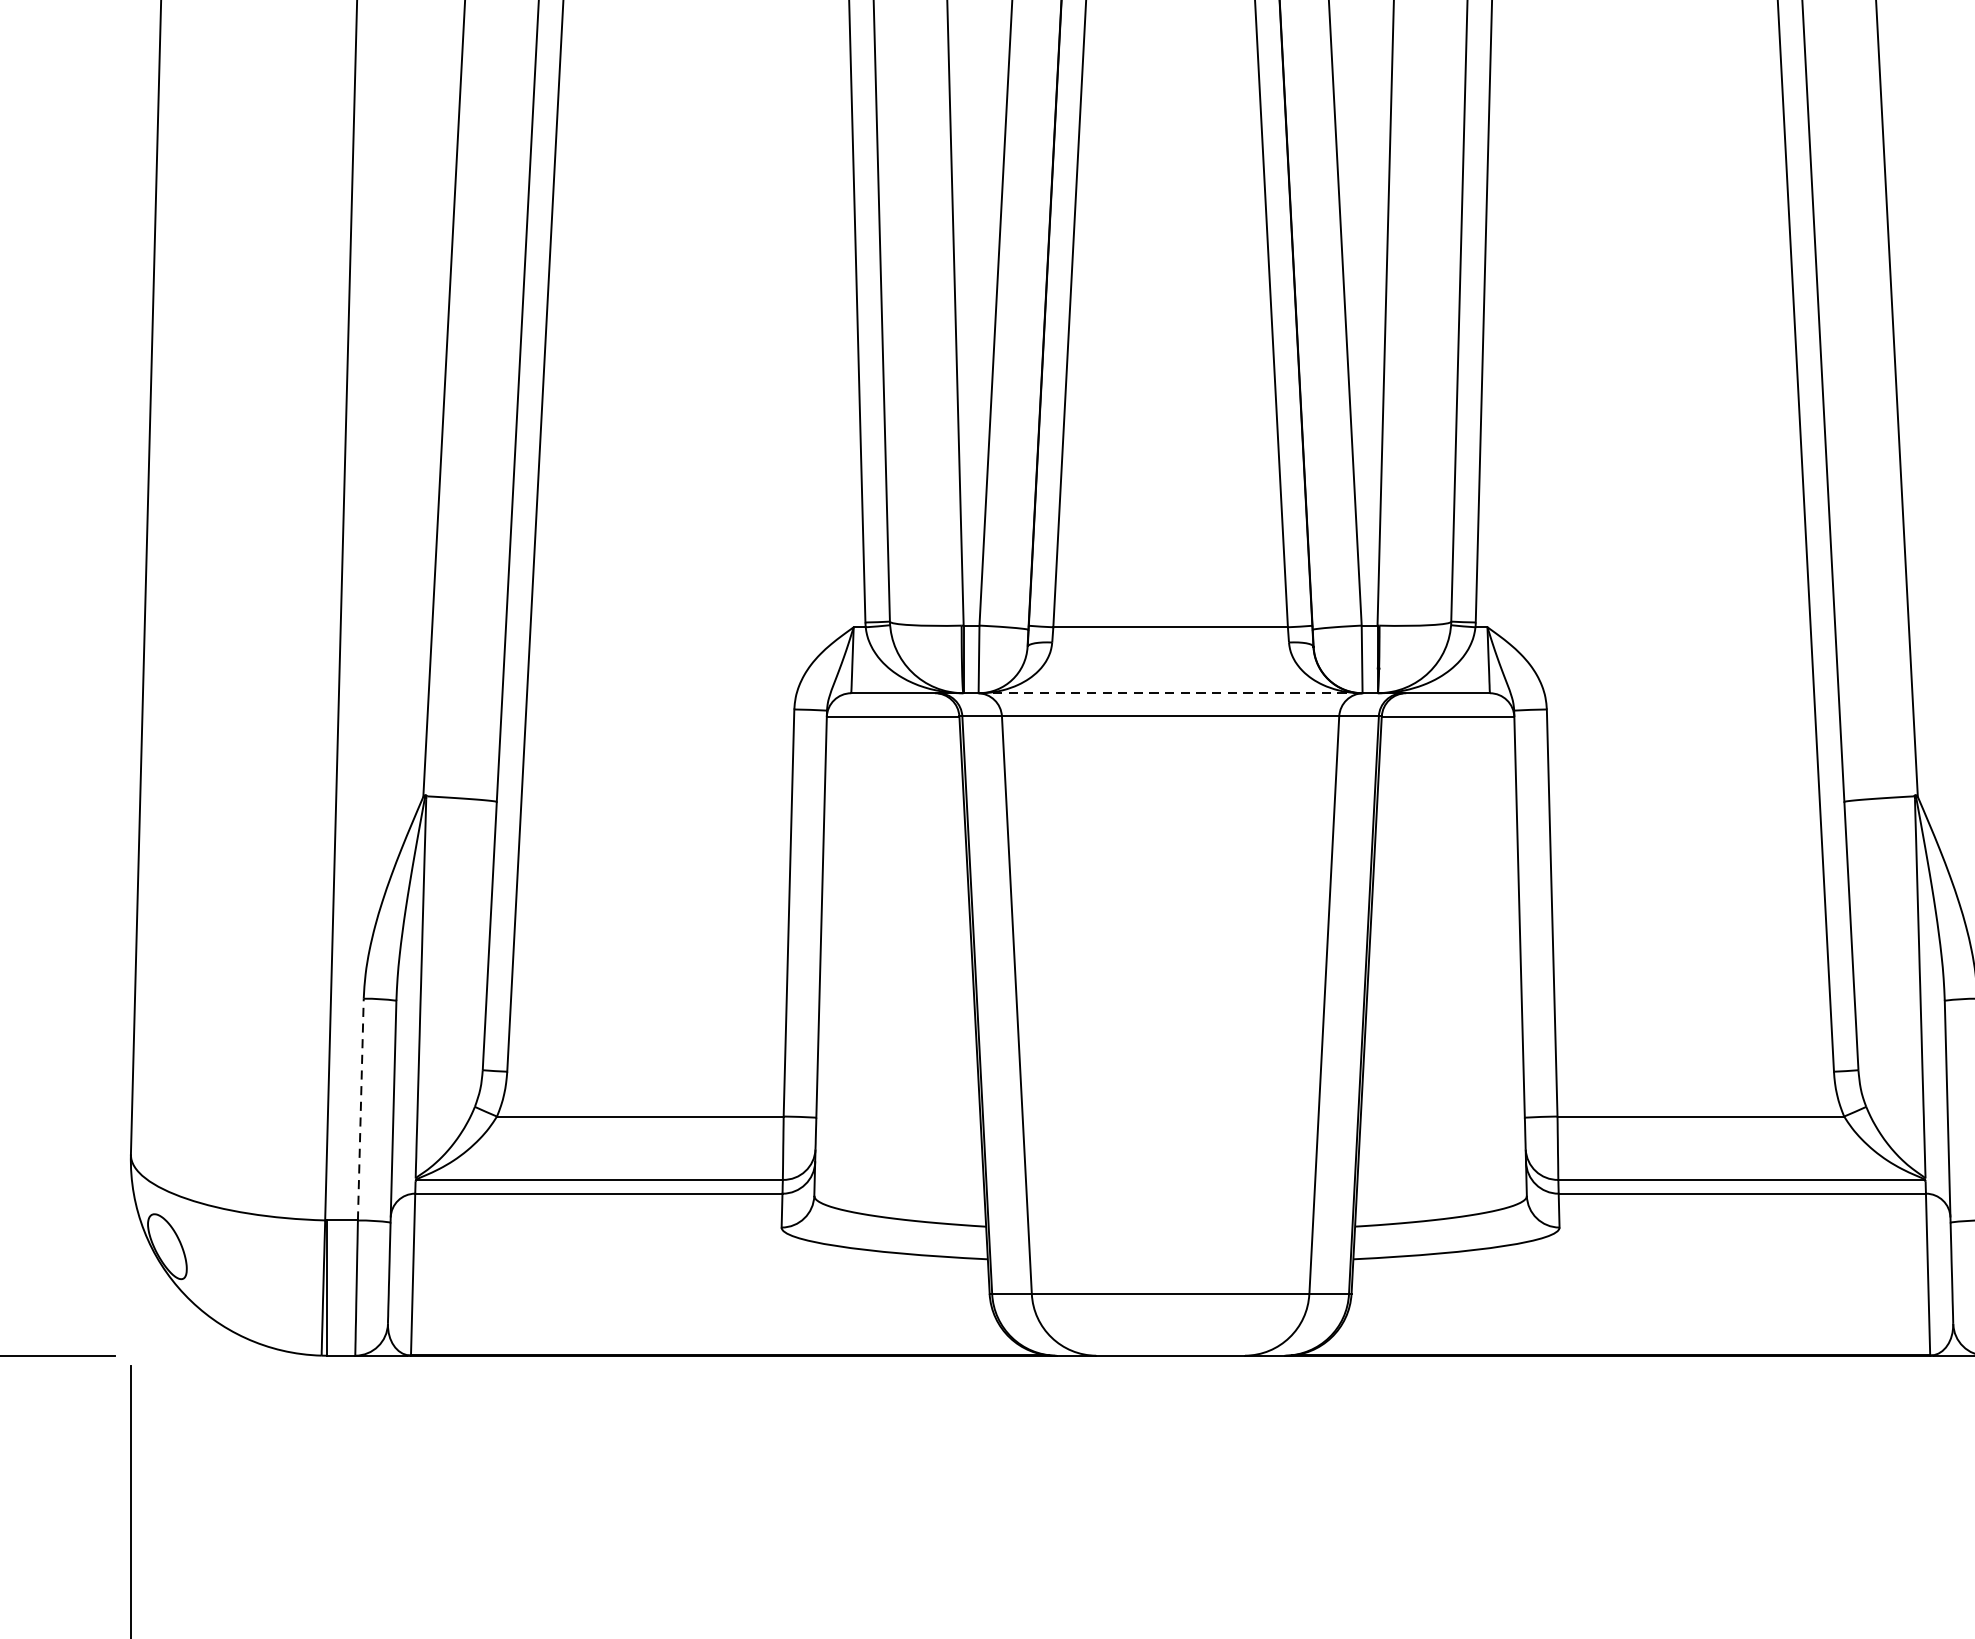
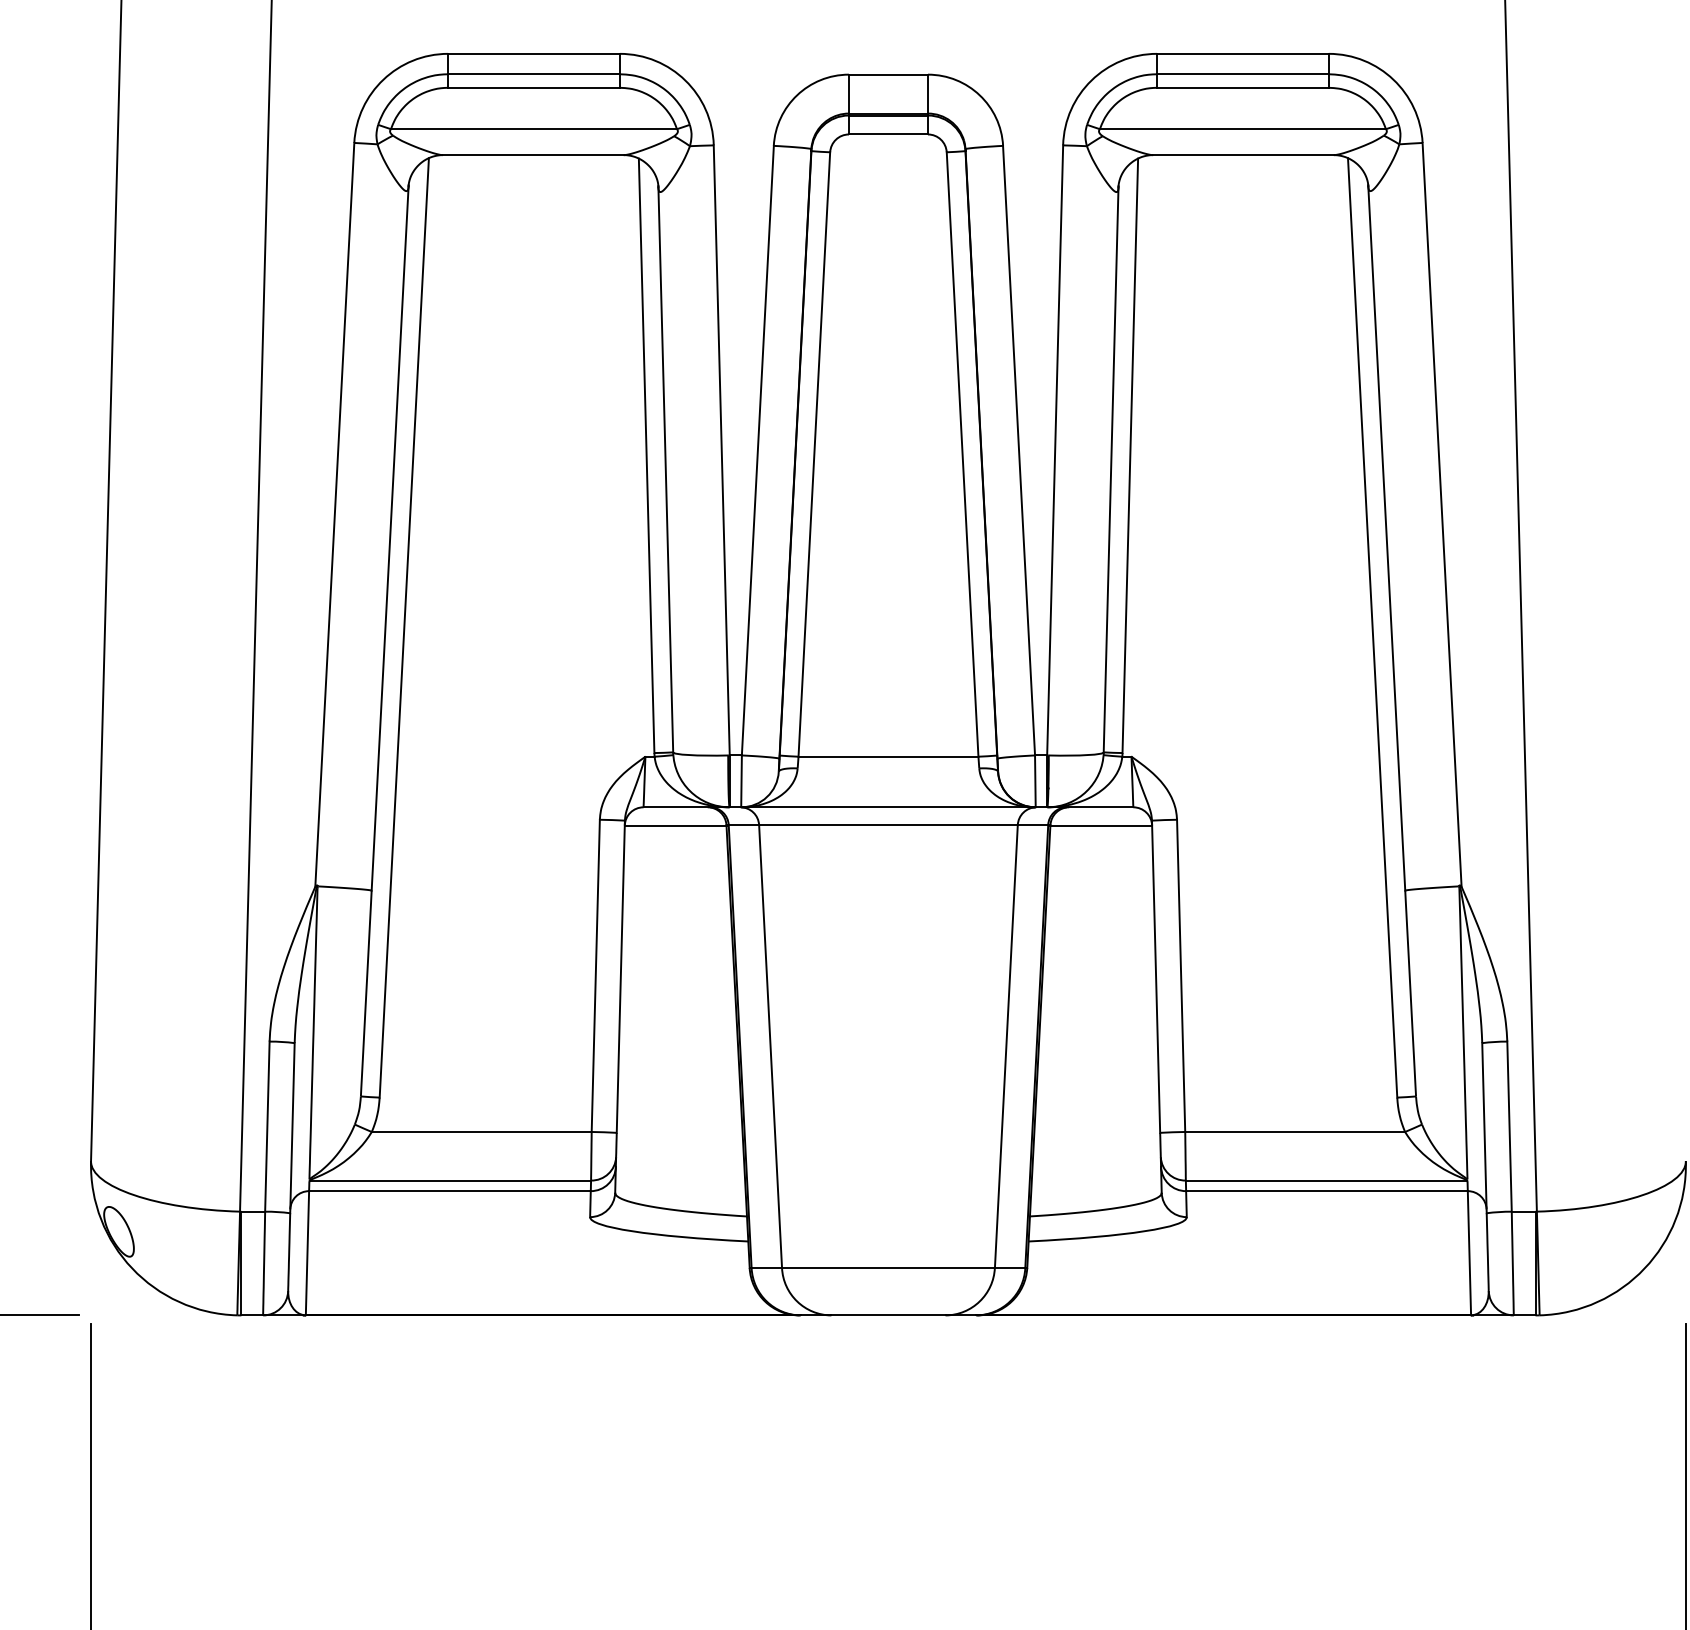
line: (1170, 693) -> (888, 807), dashed -> solid
line: (360, 1109) -> (267, 1126), dashed -> solid

